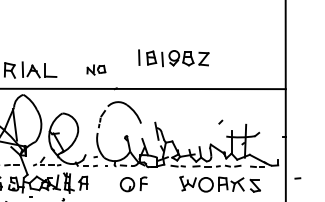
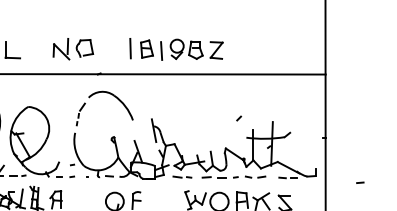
part: (173, 58) -> (176, 49), moved
part: (96, 69) -> (73, 48), size x1.67
line: (297, 178) -> (359, 182), moved

